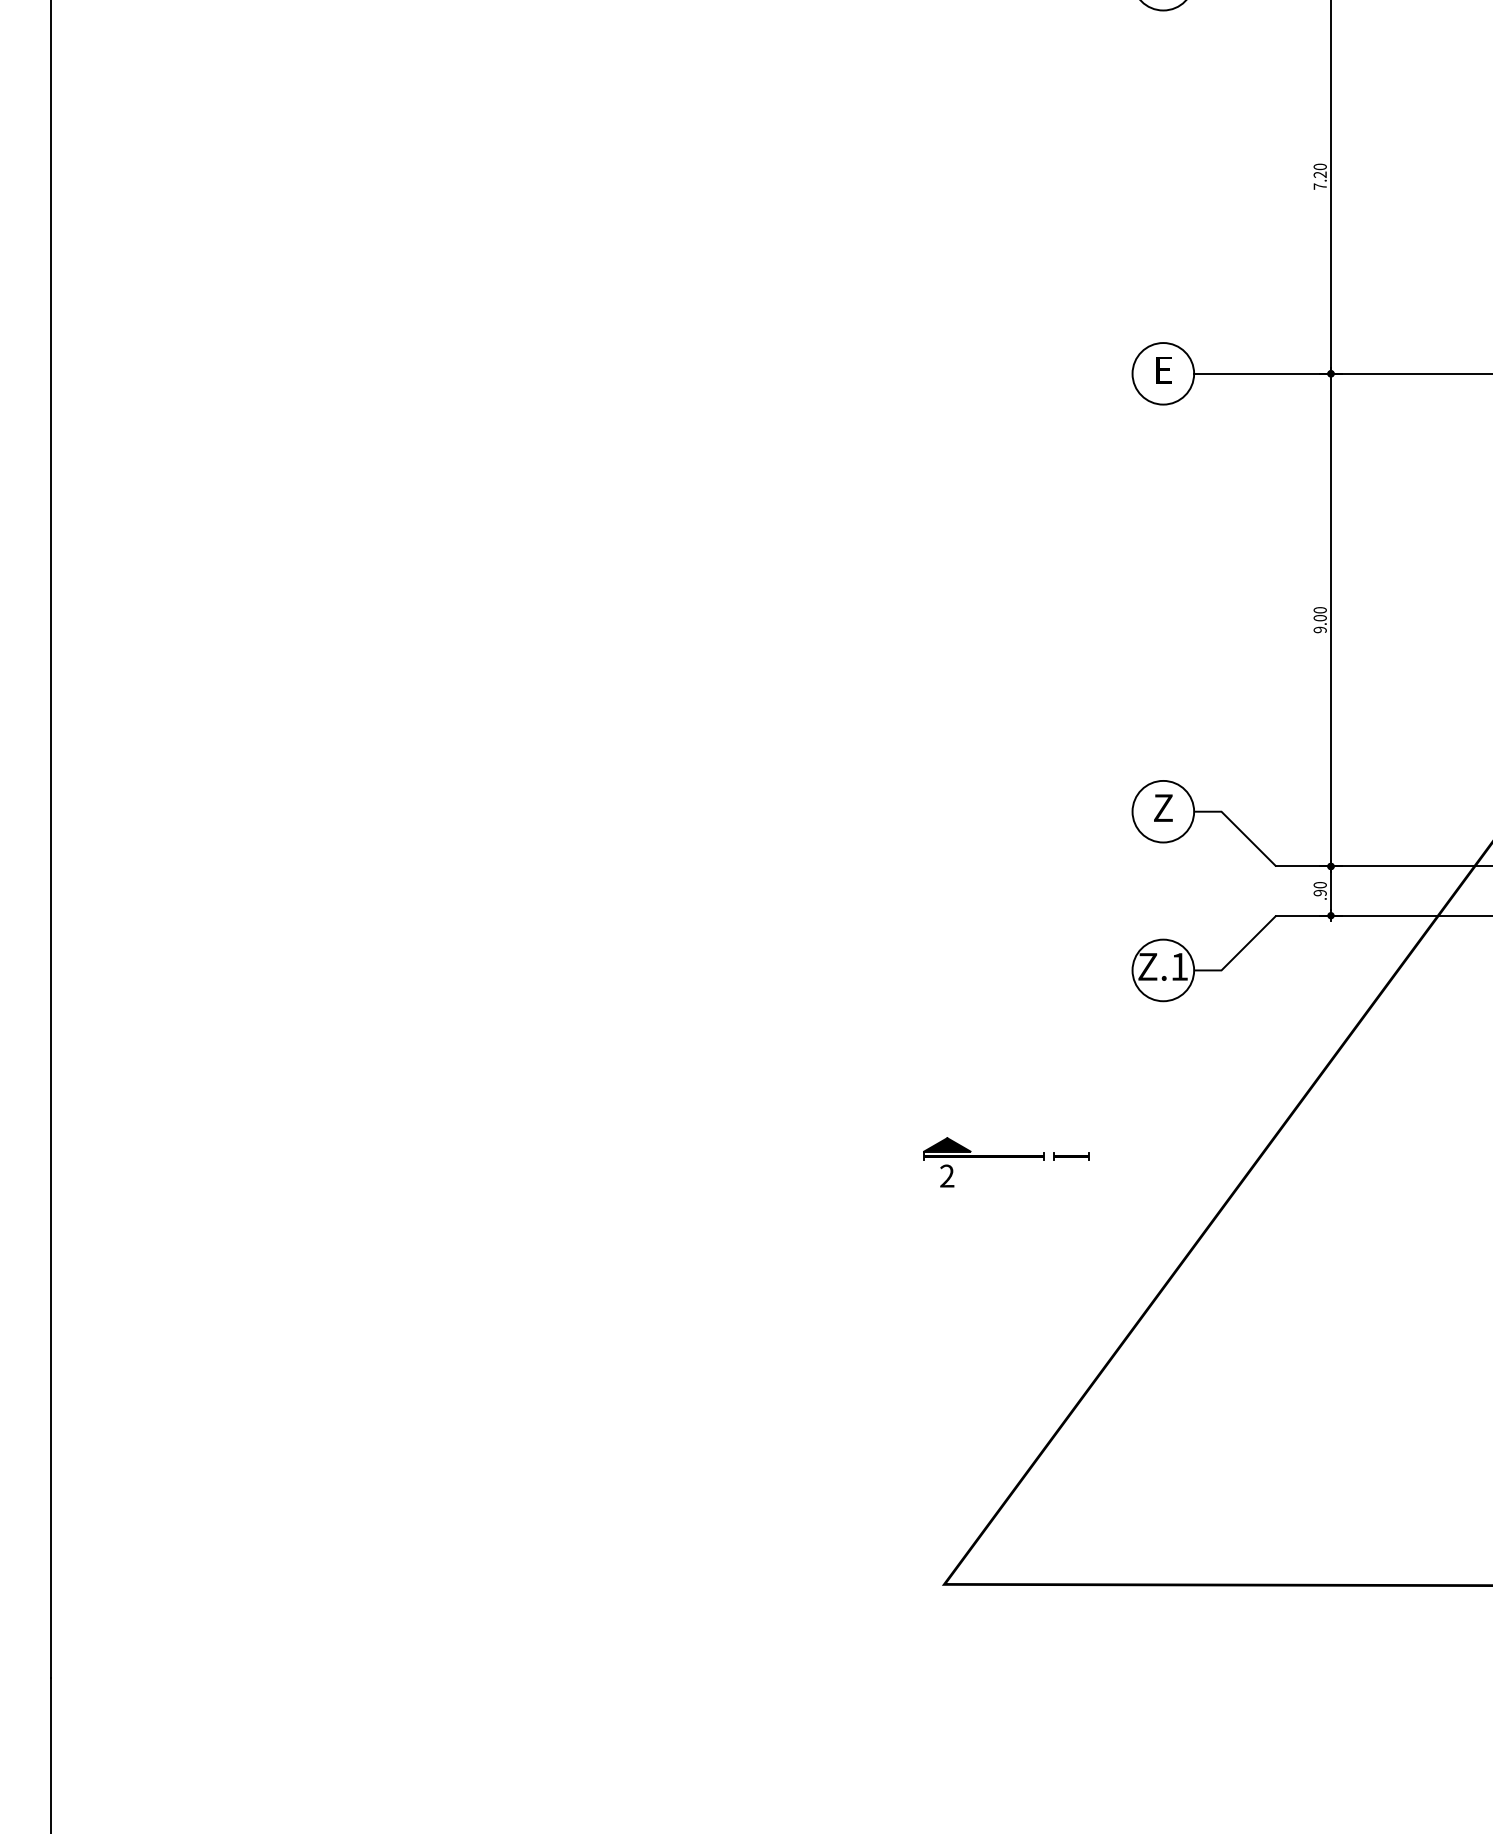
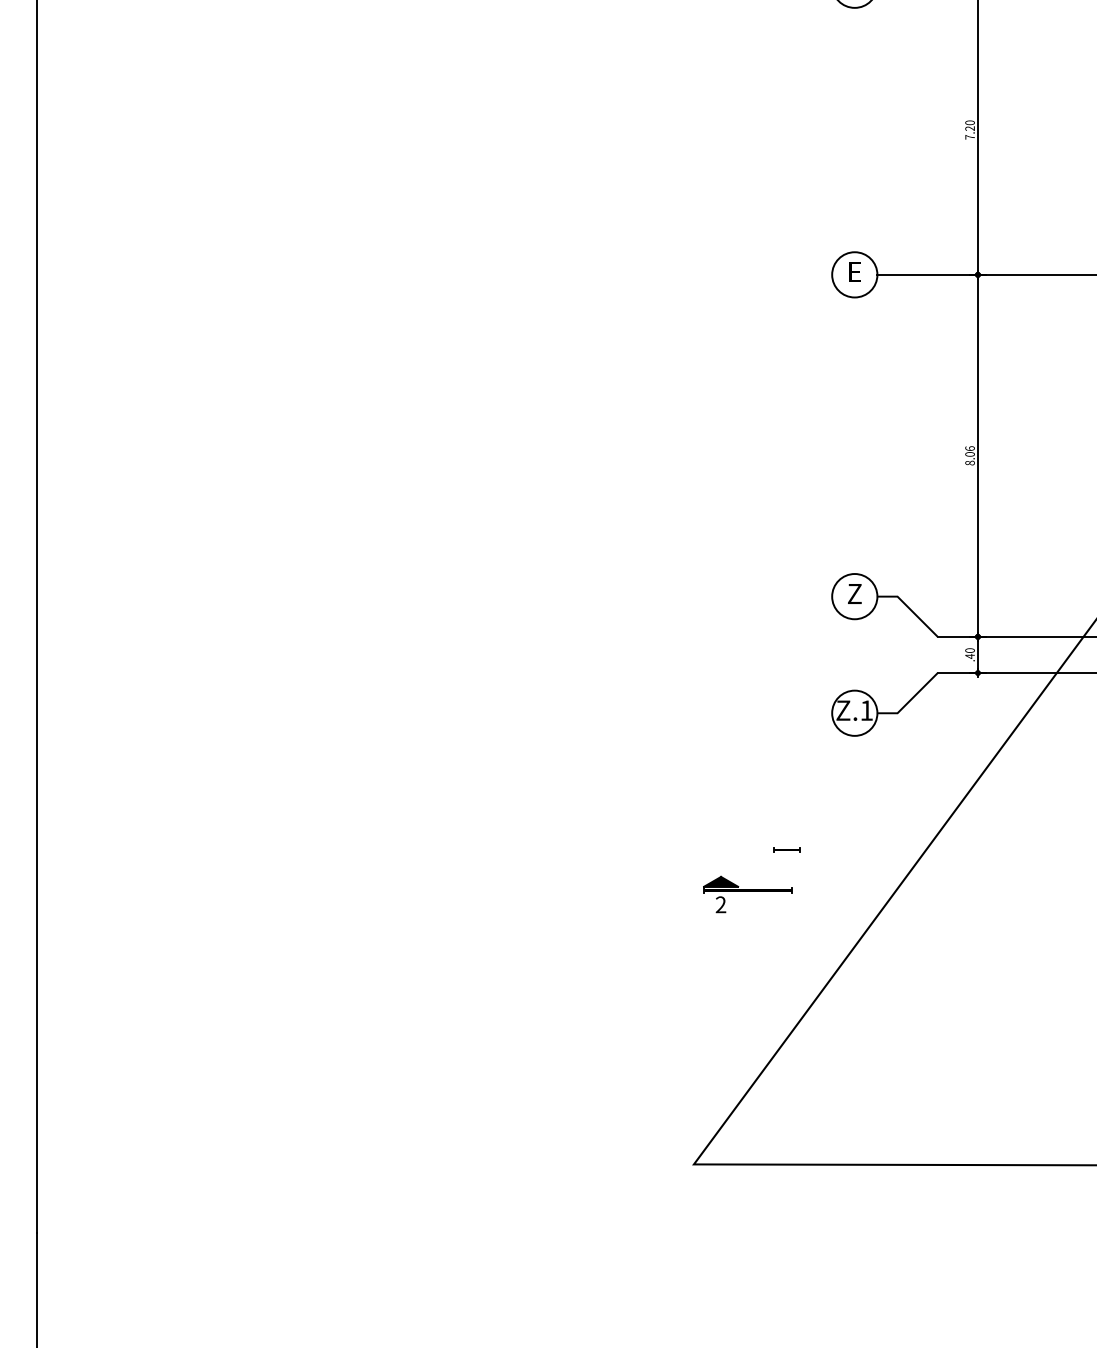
text: (1319, 620) -> (969, 456), 9.00 -> 8.06
text: (1319, 892) -> (969, 655), .90 -> .40
part: (983, 1162) -> (747, 894), moved

